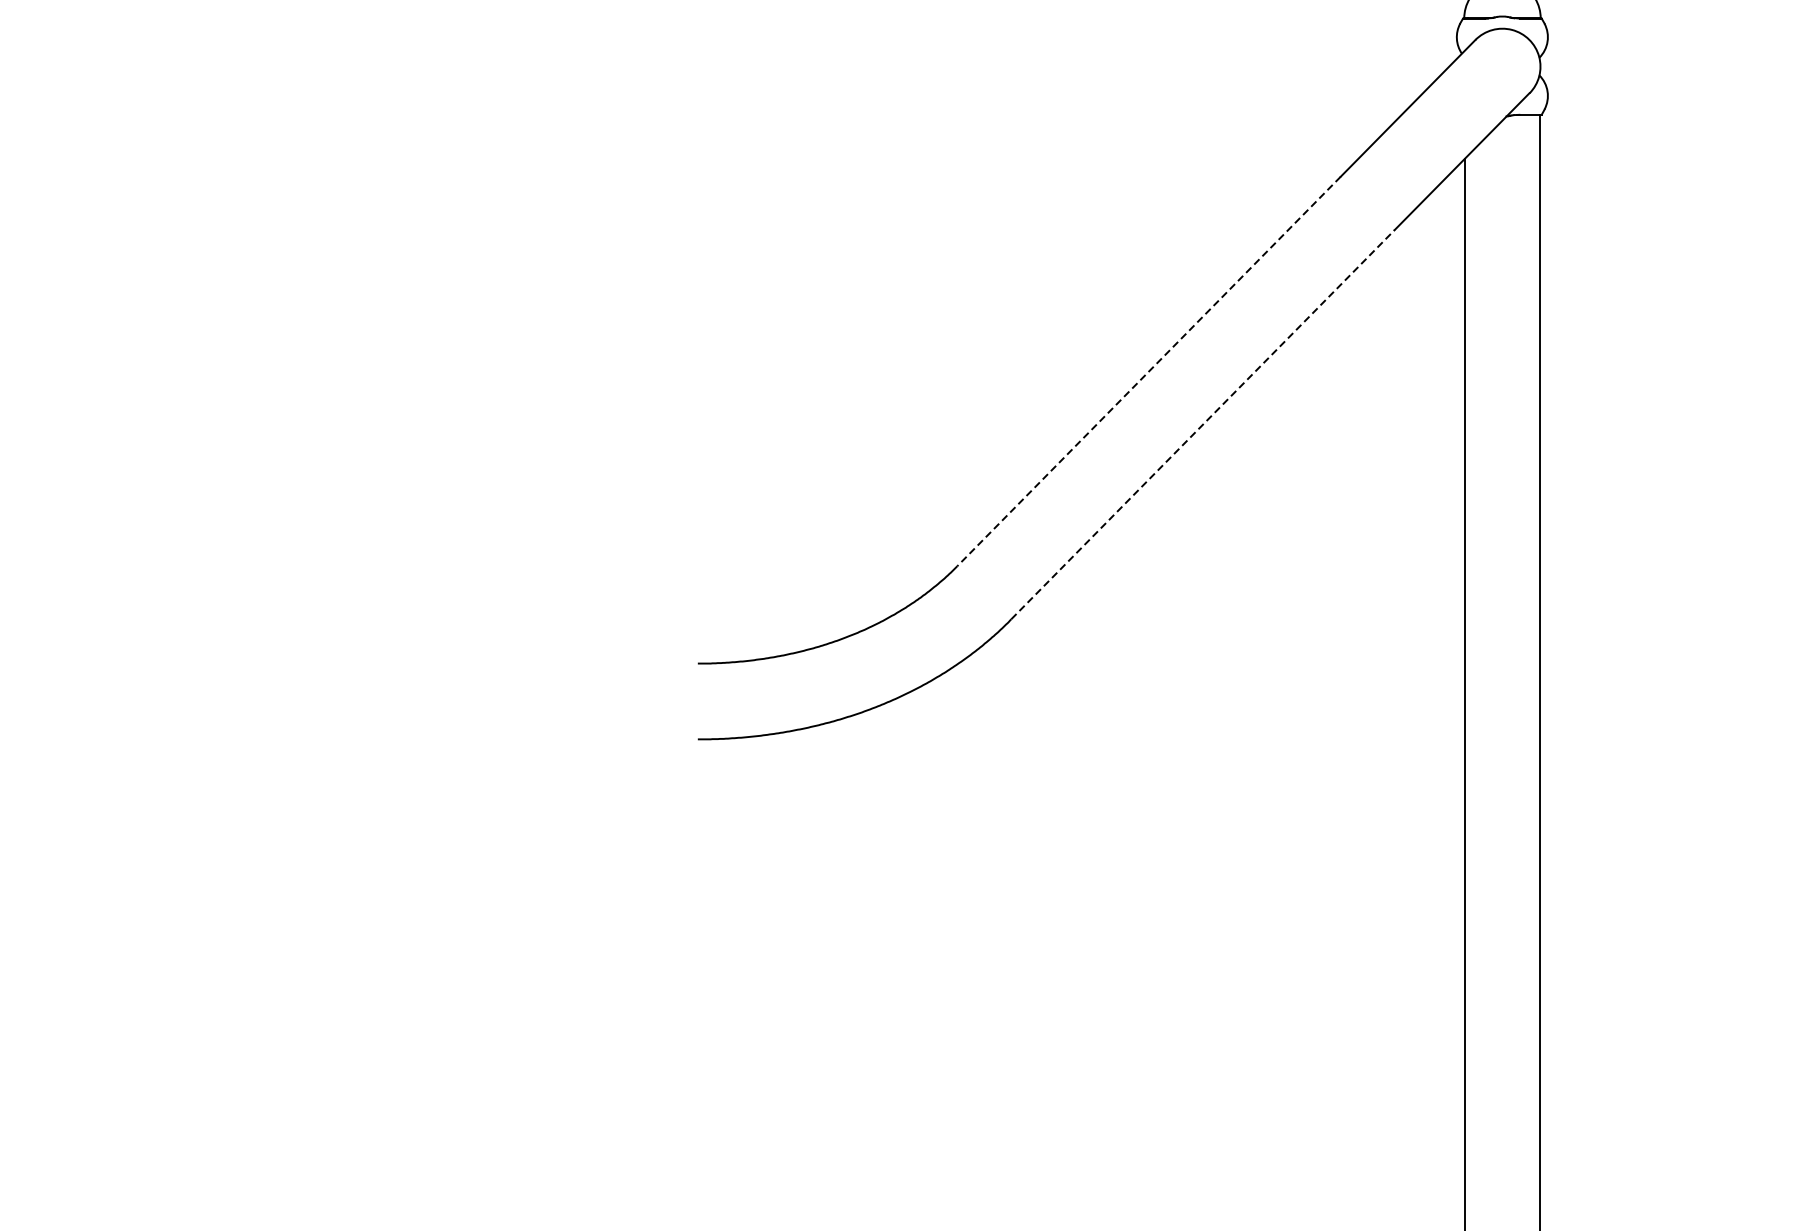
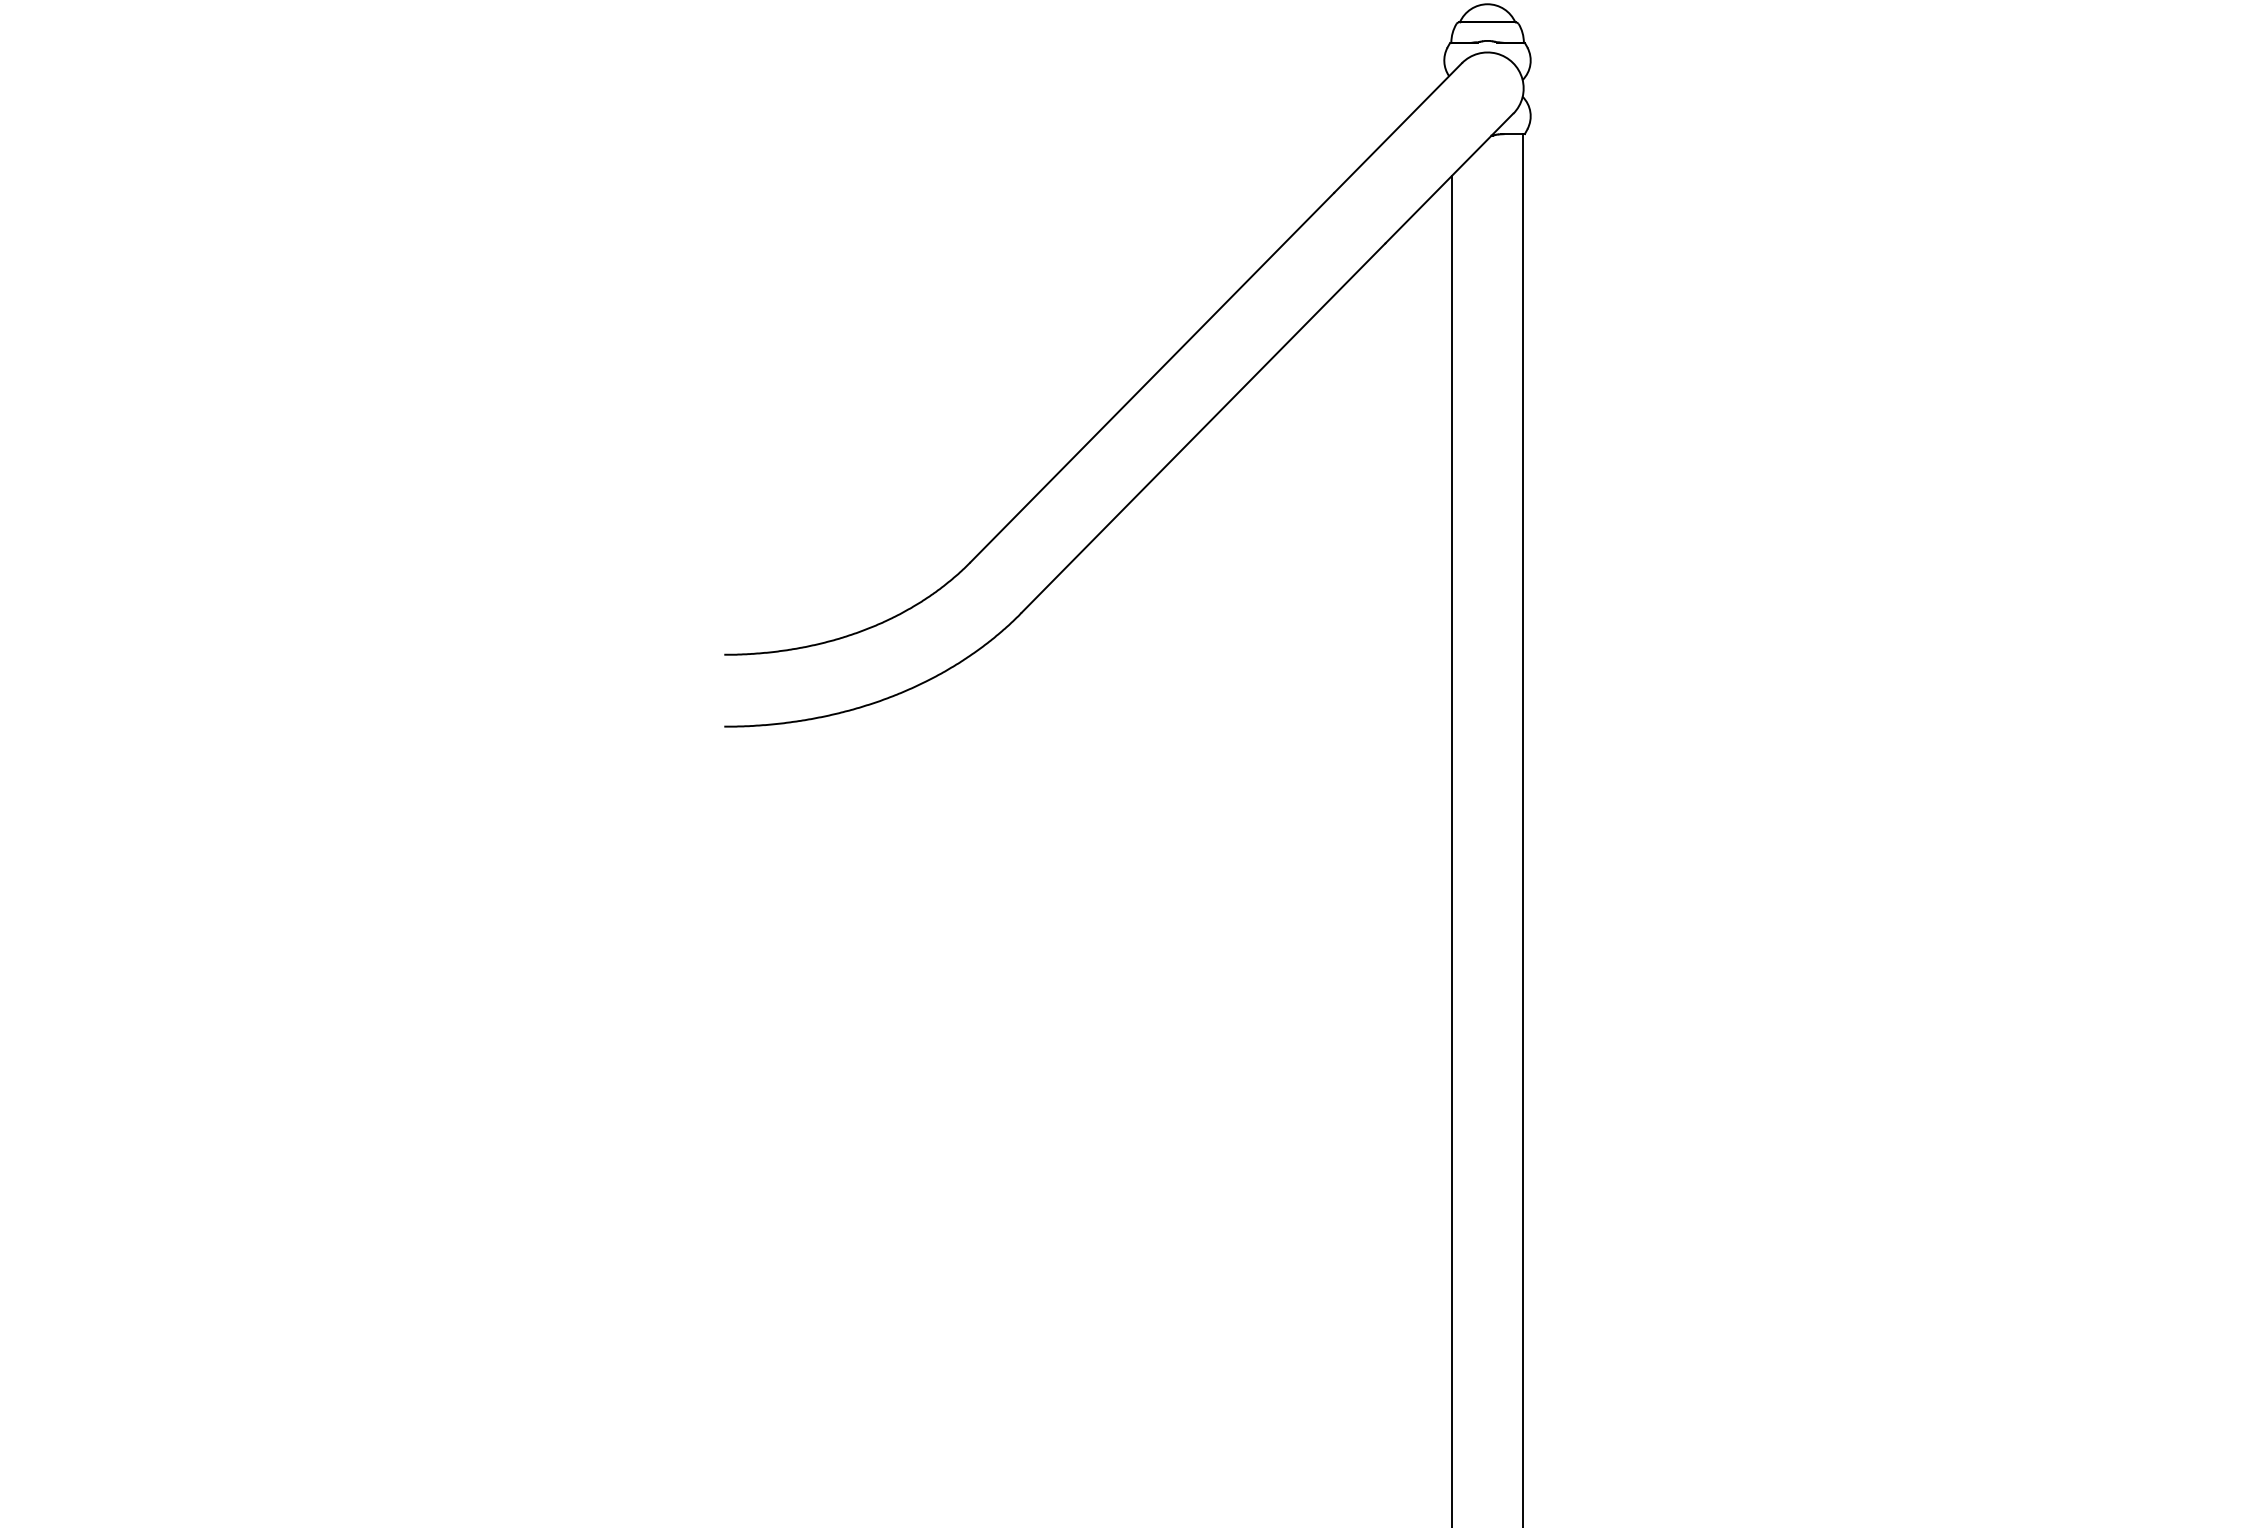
line: (1149, 371) -> (1152, 377), dashed -> solid
line: (1203, 424) -> (1203, 427), dashed -> solid

